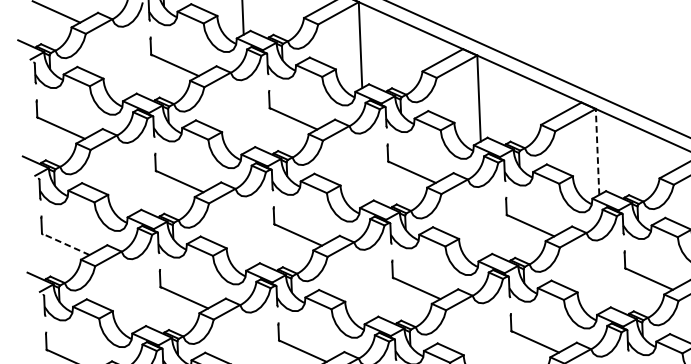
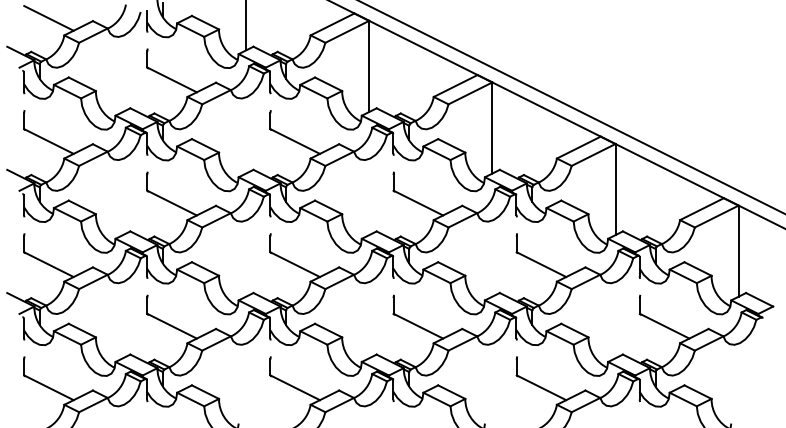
line: (597, 151) -> (615, 189), dashed -> solid
line: (65, 244) -> (48, 264), dashed -> solid

